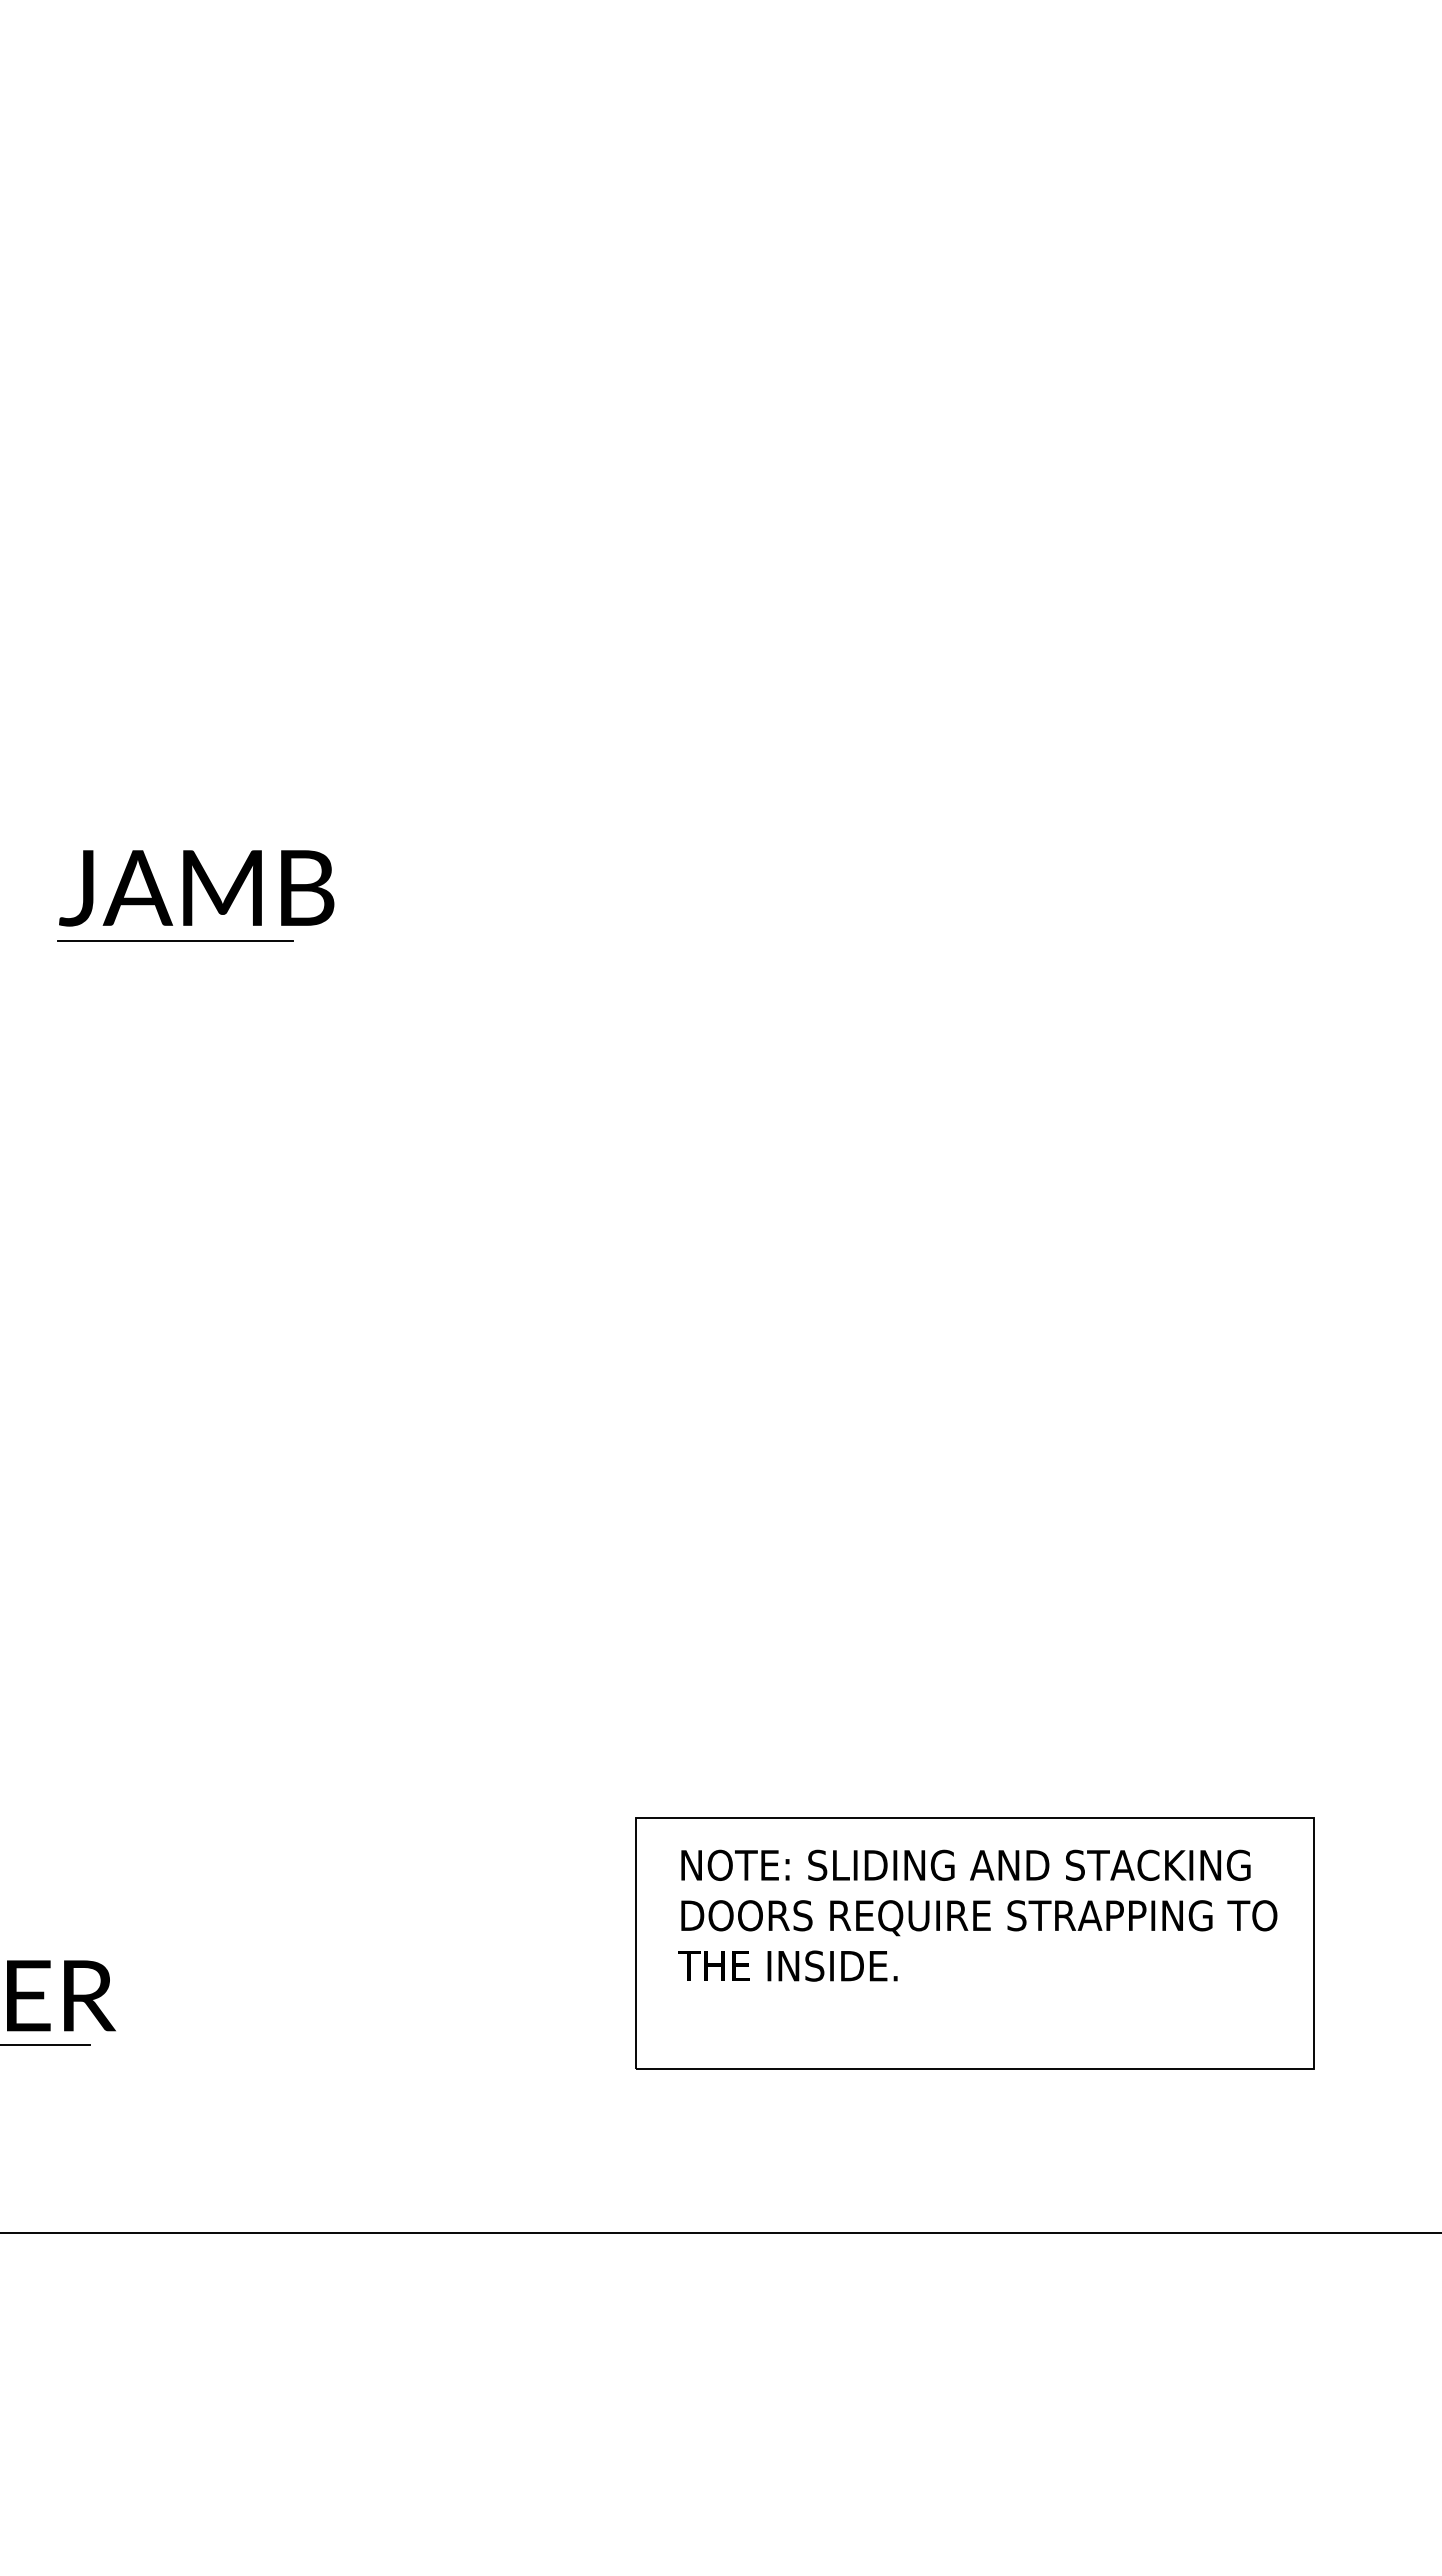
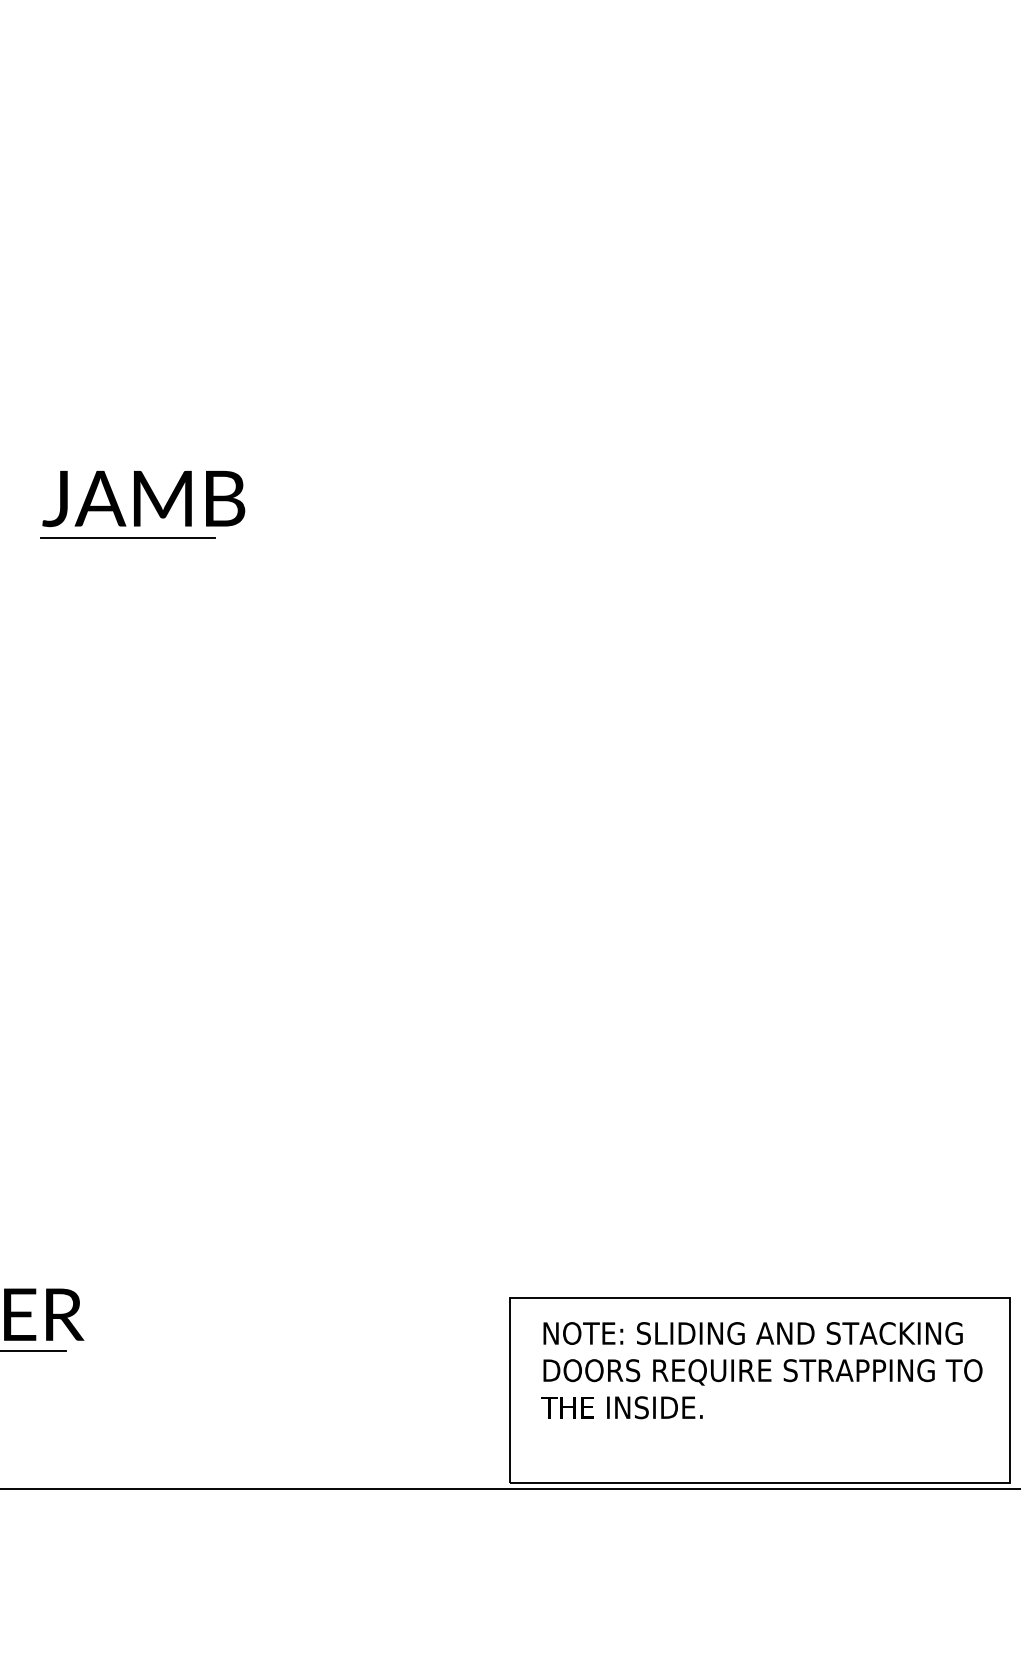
part: (974, 1943) -> (759, 1391), moved

